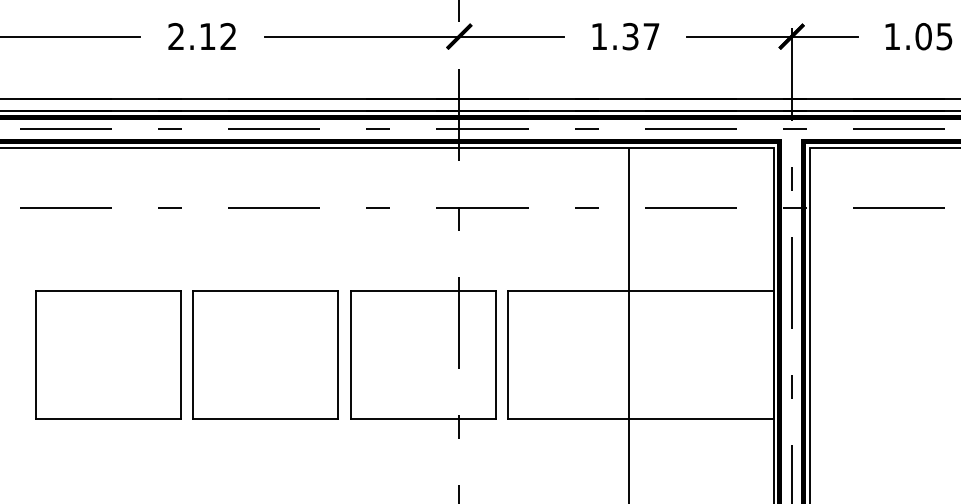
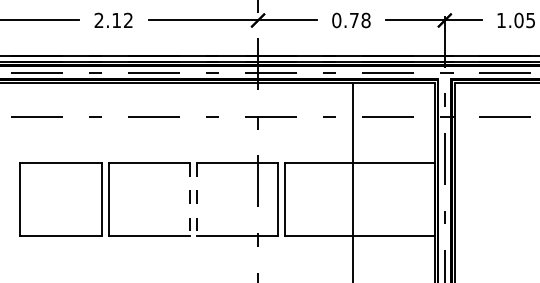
text: (625, 36) -> (351, 20), 1.37 -> 0.78
line: (339, 355) -> (190, 199), solid -> dashed
line: (349, 355) -> (196, 199), solid -> dashed

